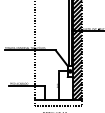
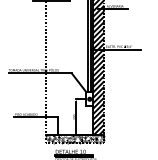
hatch: (58, 103) -> (75, 138), added

